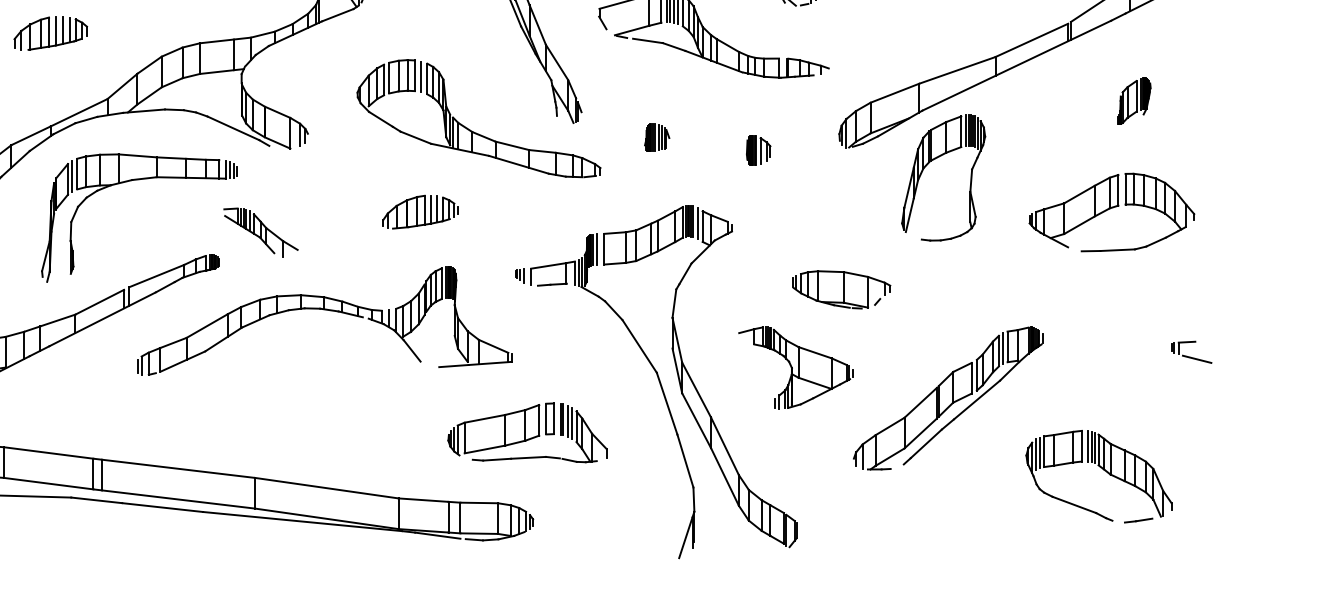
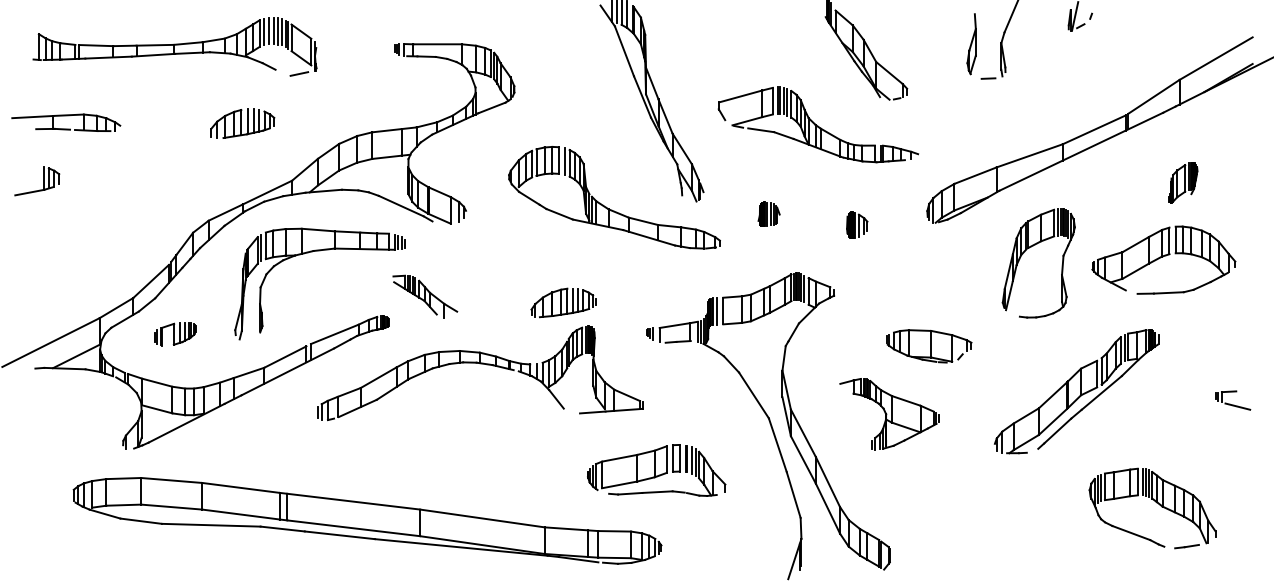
part: (935, 159) -> (1031, 247), moved
part: (420, 211) -> (563, 302), moved
part: (1111, 211) -> (1163, 259), moved
part: (947, 398) -> (1076, 391), moved

